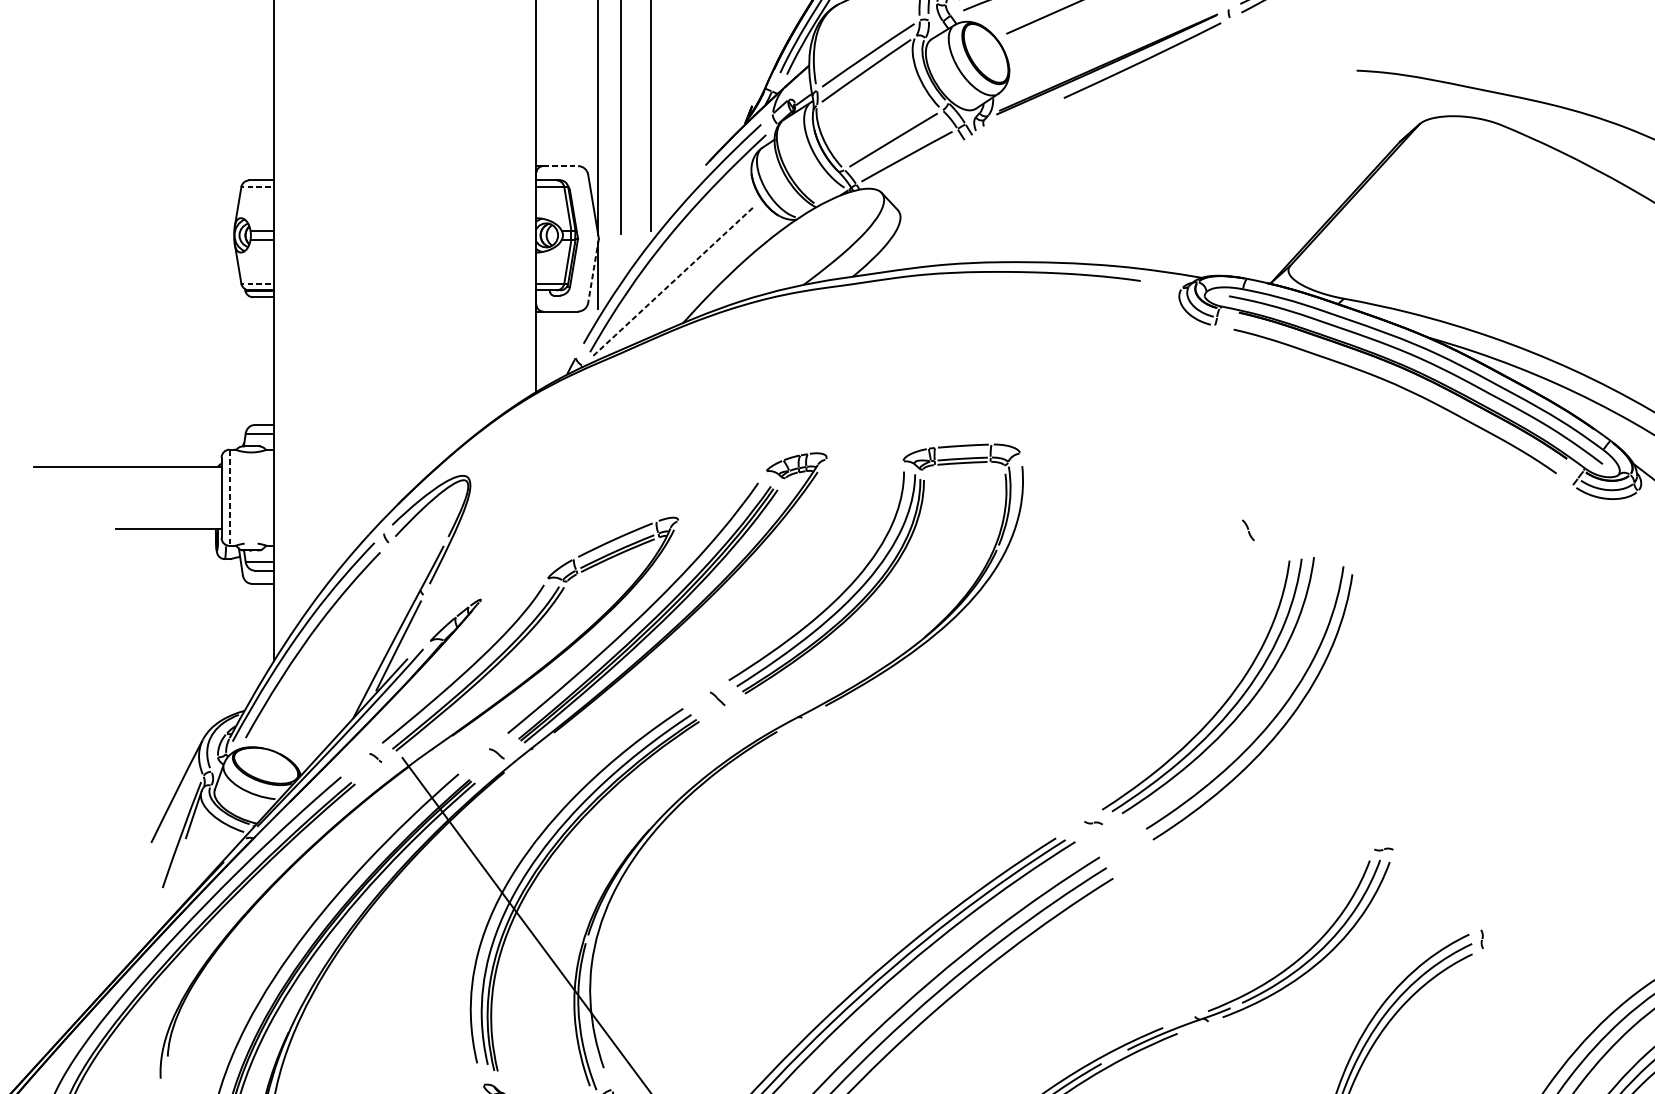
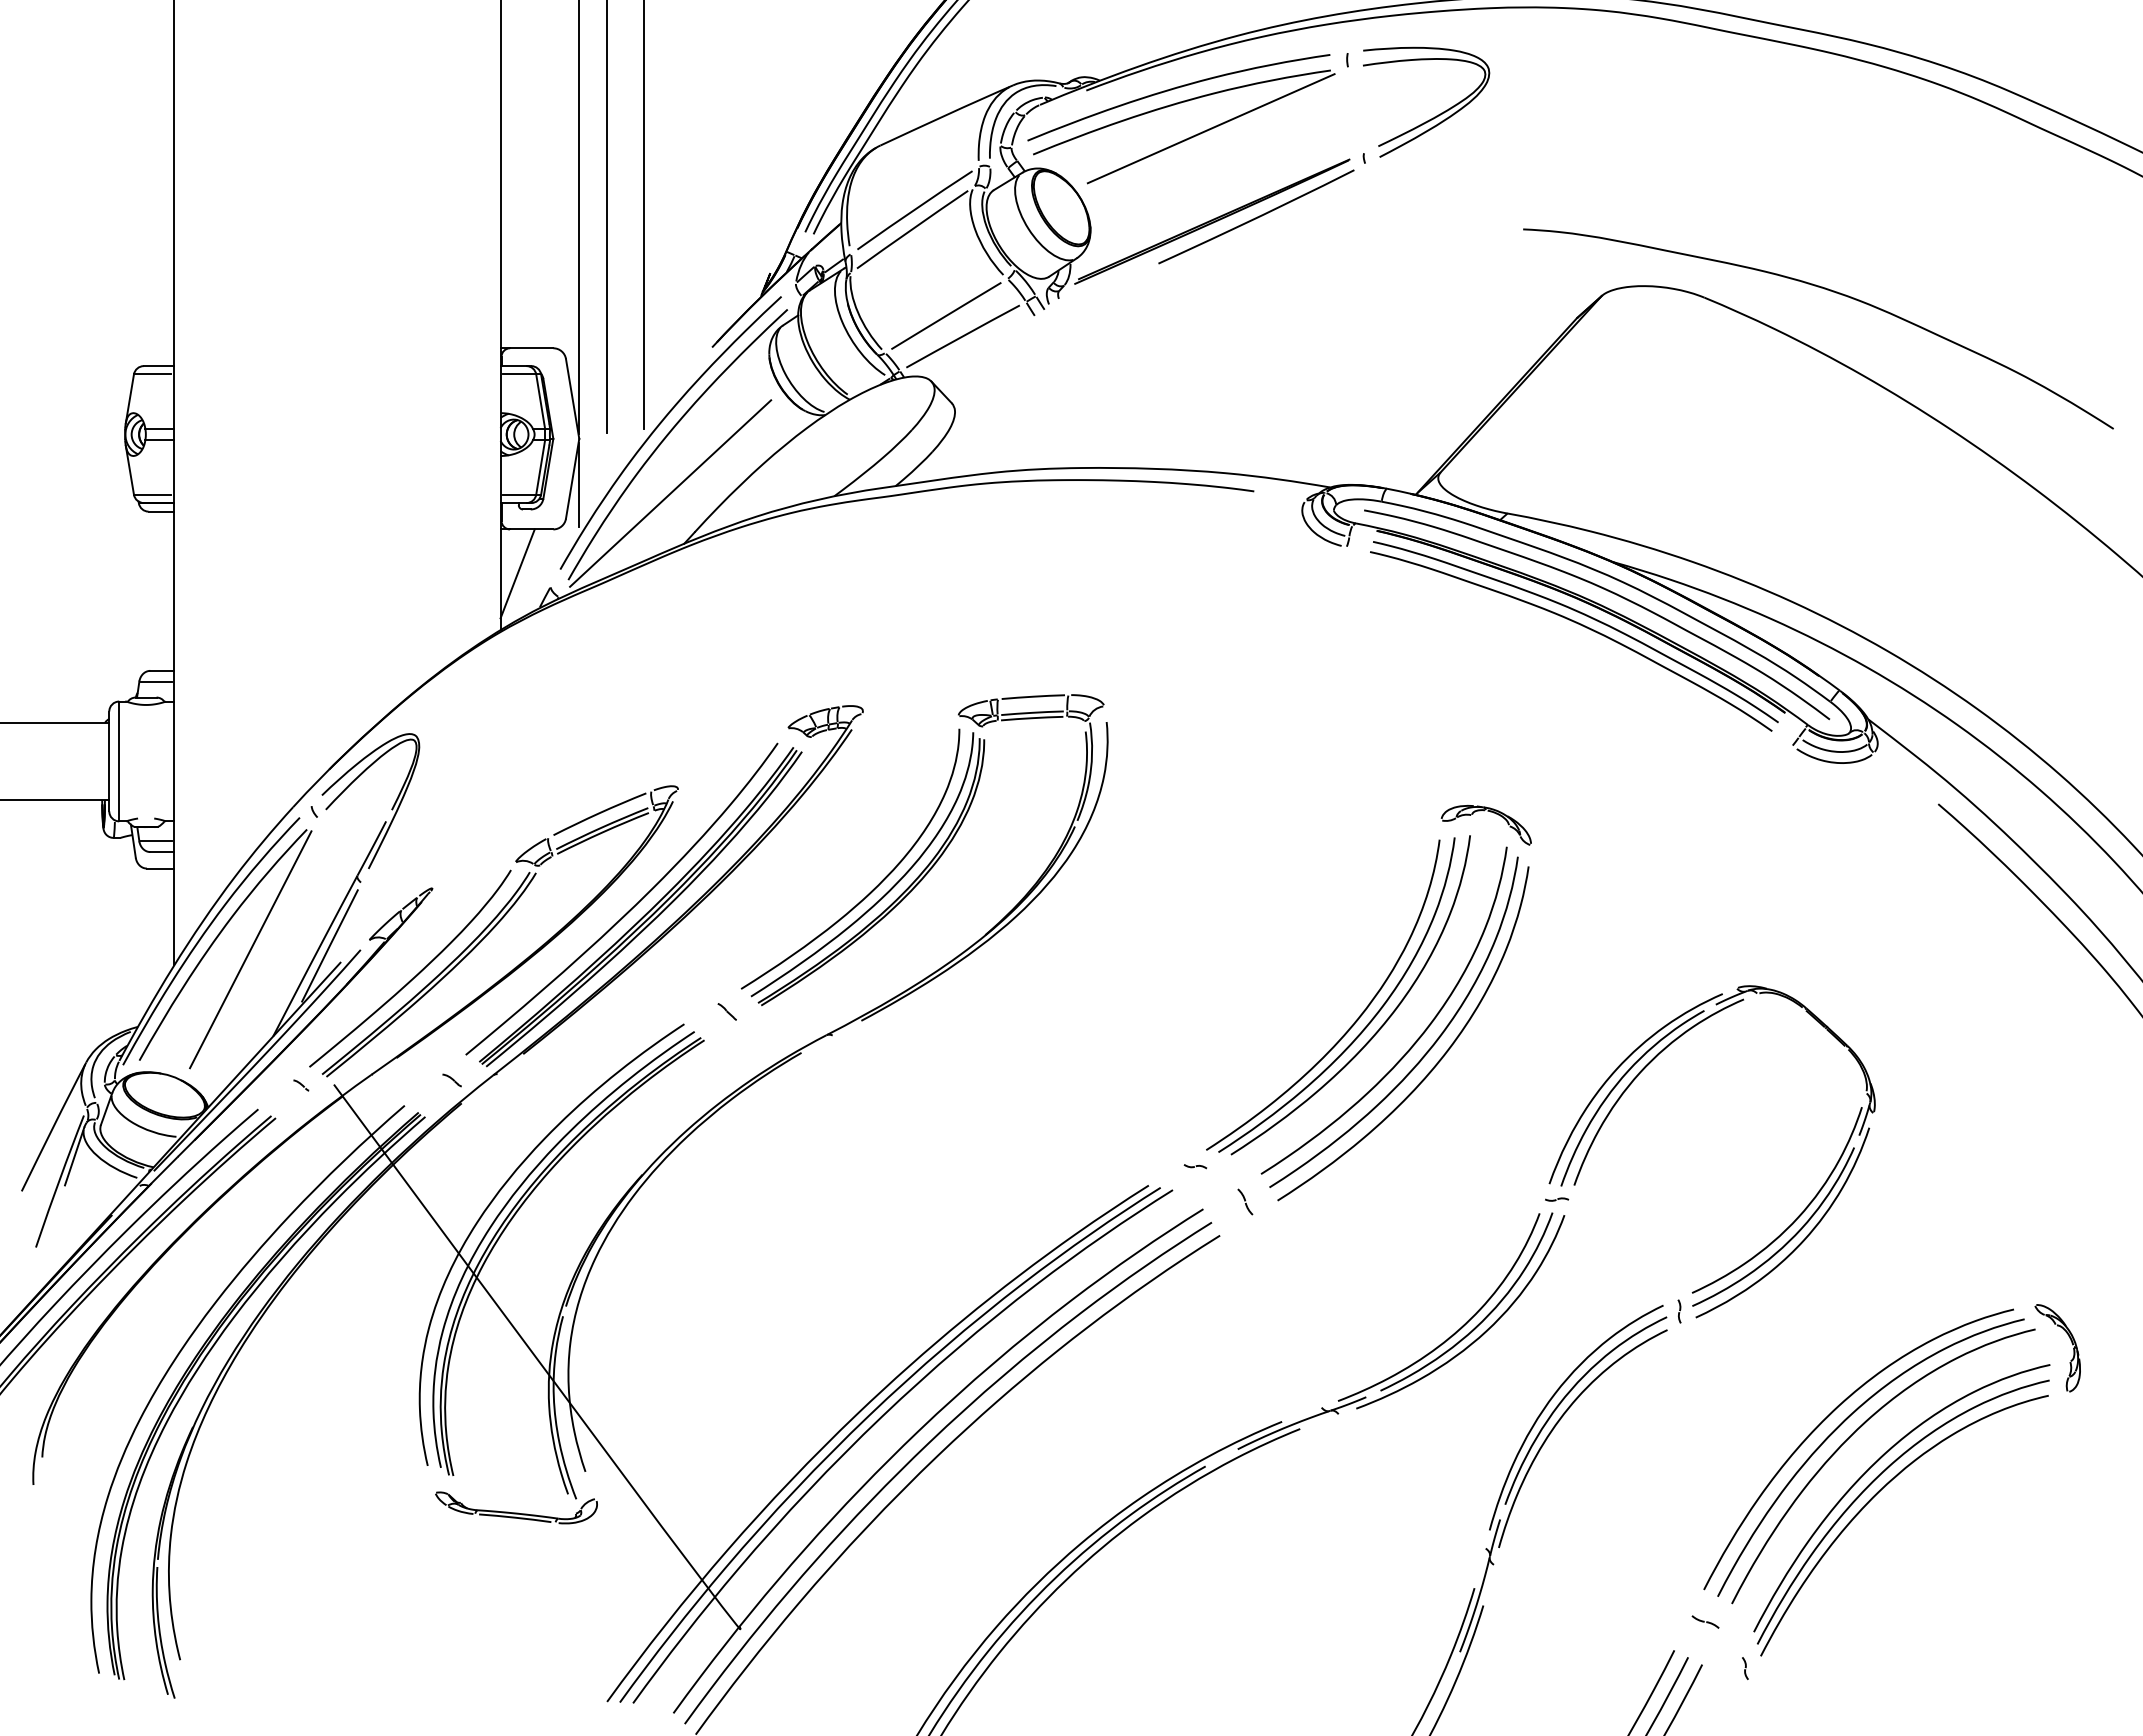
line: (560, 166) -> (531, 348), dashed -> solid
line: (255, 187) -> (151, 374), dashed -> solid
line: (593, 271) -> (572, 479), dashed -> solid
line: (672, 282) -> (670, 493), dashed -> solid
line: (255, 283) -> (151, 494), dashed -> solid
line: (549, 346) -> (517, 573), added
curve: (1403, 379) -> (1581, 614), added
line: (229, 497) -> (119, 761), dashed -> solid
part: (1248, 529) -> (1245, 1201), moved
part: (1330, 538) -> (1490, 812), added
line: (334, 648) -> (250, 949), added
curve: (1287, 738) -> (1437, 1061), added
part: (1444, 756) -> (1632, 1083), added

